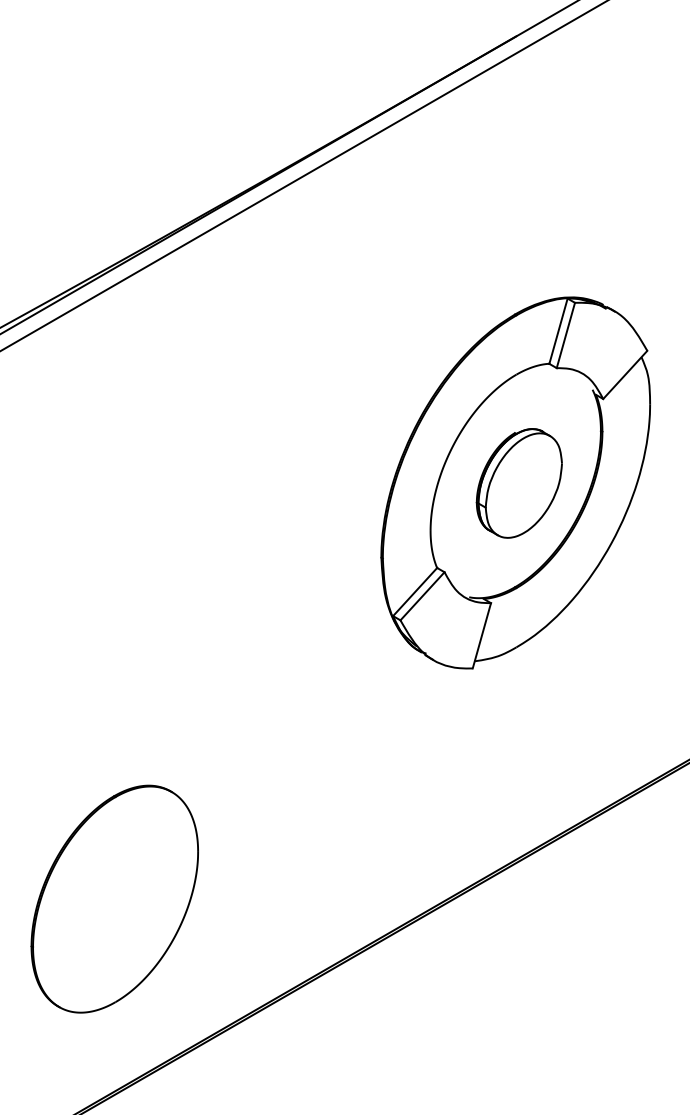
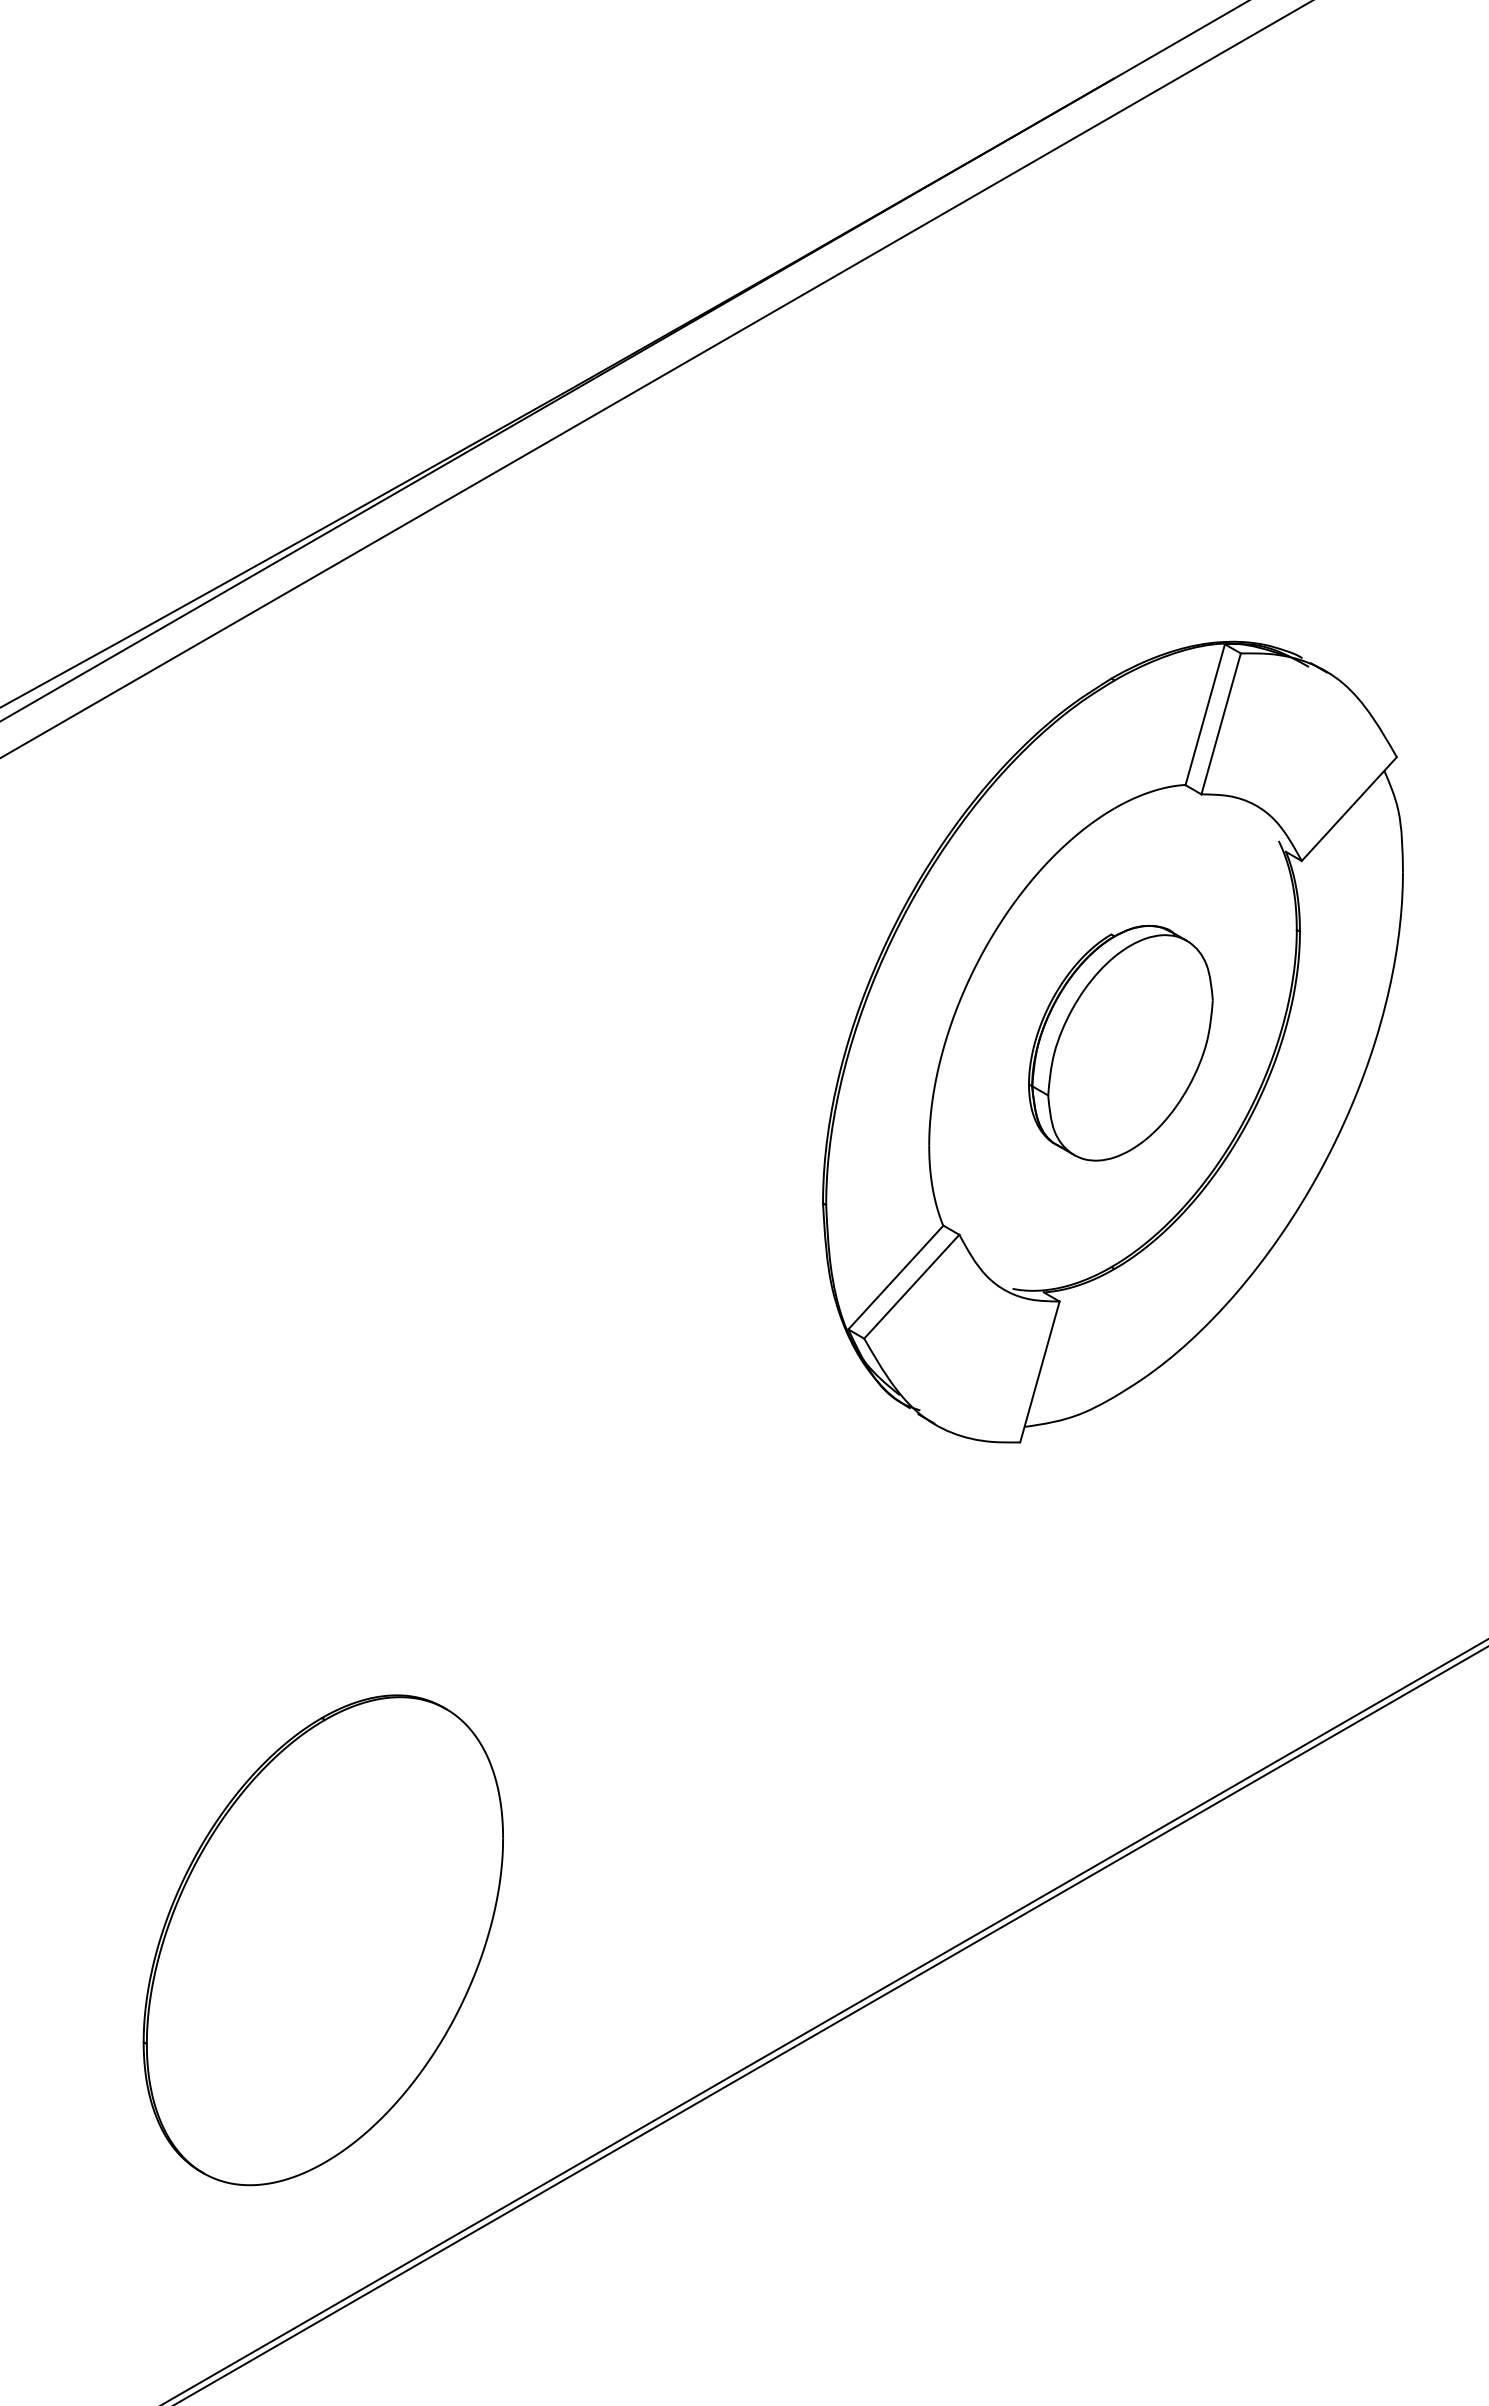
part: (114, 898) -> (322, 1938), moved

